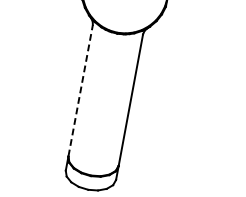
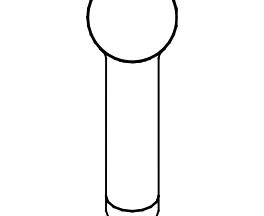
line: (81, 90) -> (106, 126), dashed -> solid

